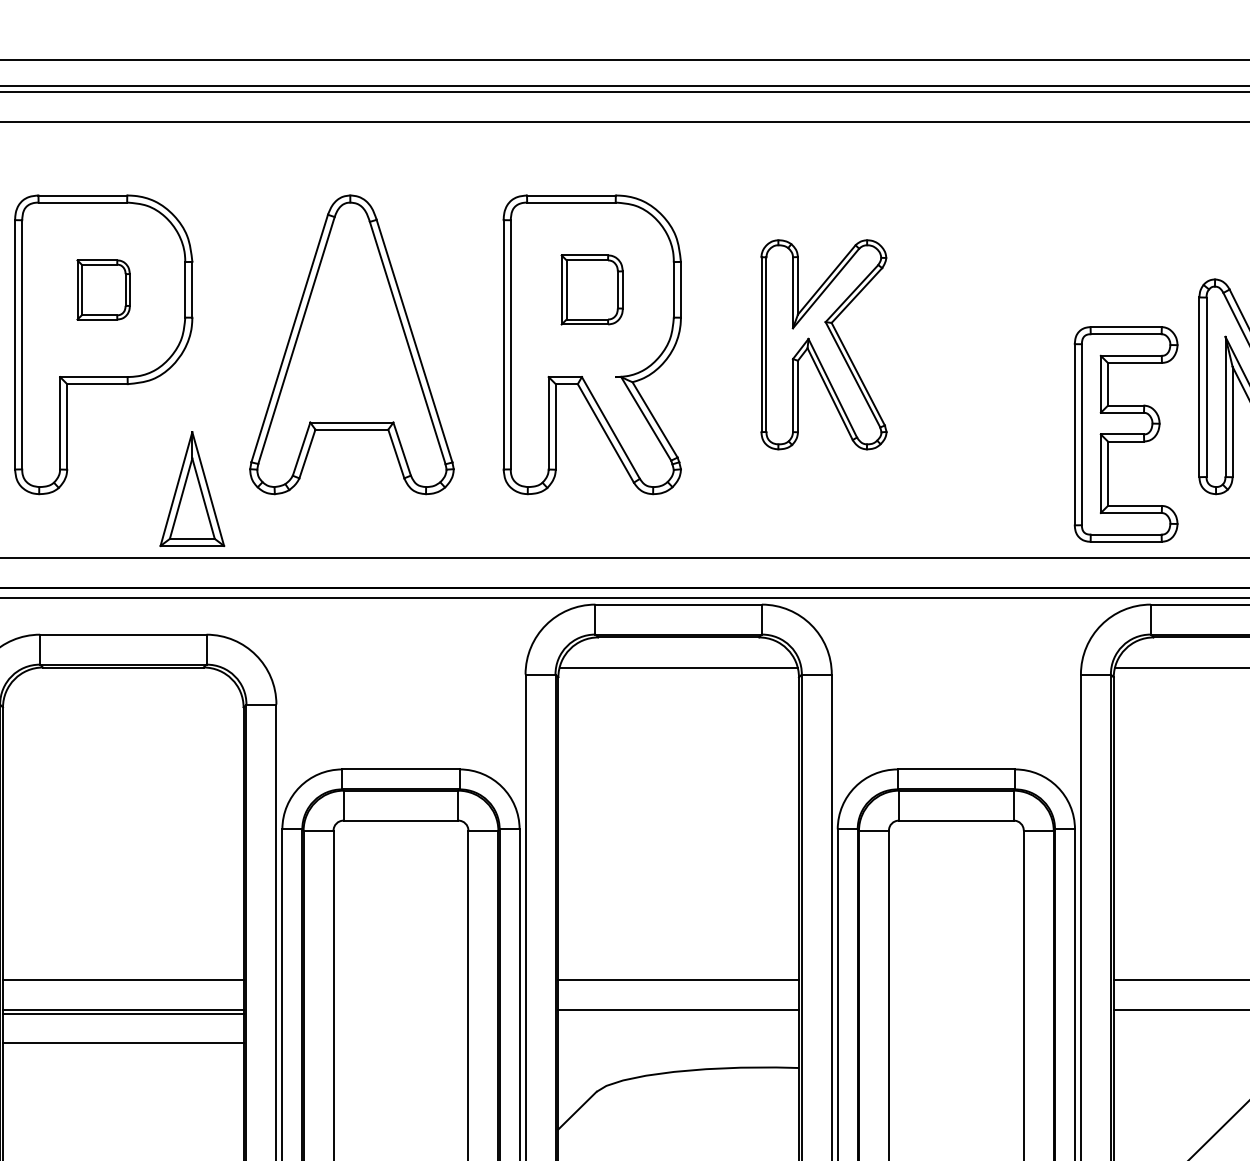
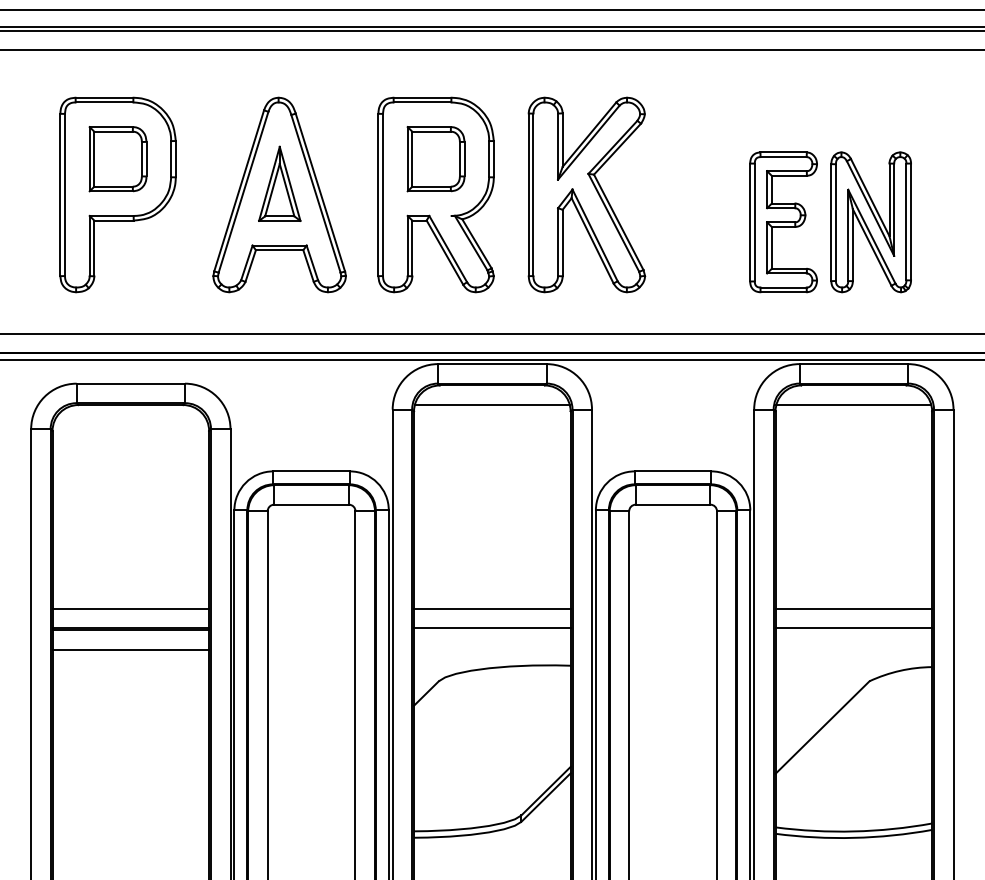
part: (102, 290) -> (117, 159), size x1.67
part: (591, 290) -> (435, 159), size x1.43
part: (823, 344) -> (586, 194), size x1.43
part: (1125, 434) -> (783, 222), moved
part: (191, 488) -> (279, 183), moved

